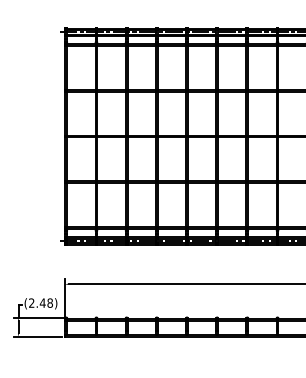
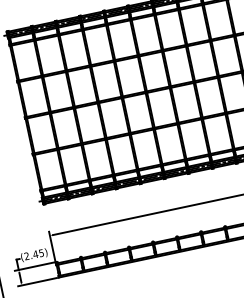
text: (49, 302) -> (40, 252), (2.48) -> (2.45)

